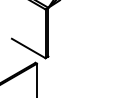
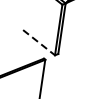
line: (29, 48) -> (39, 42), solid -> dashed

